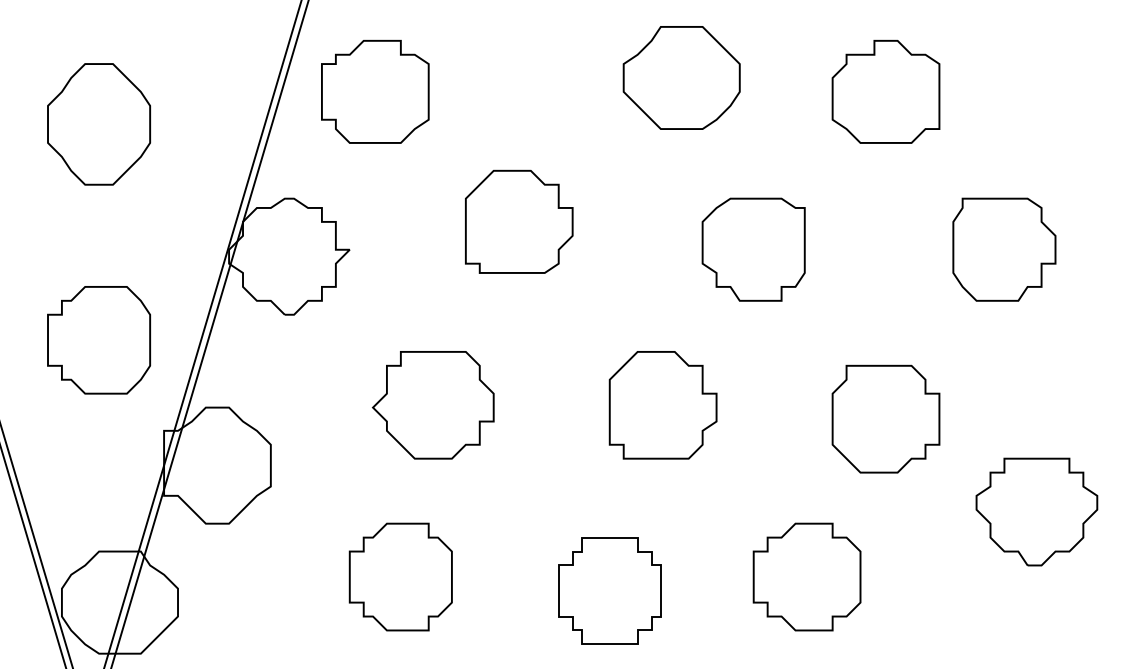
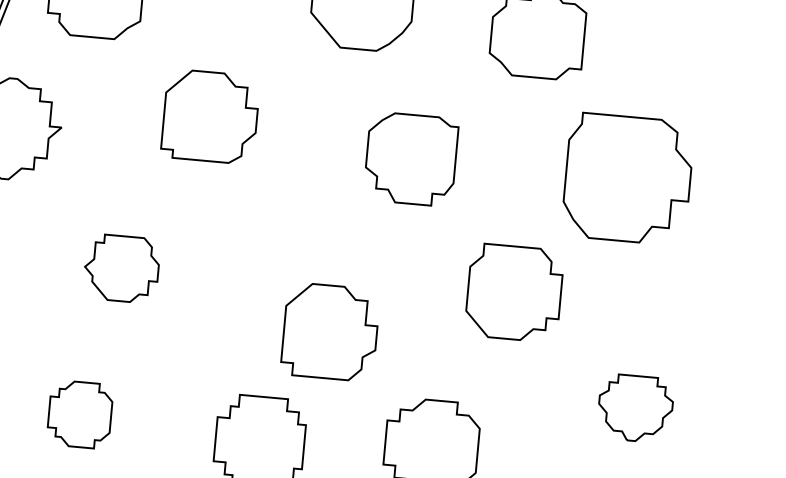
part: (1004, 249) -> (628, 178), size x1.4
part: (432, 405) -> (121, 268), size x0.7
part: (662, 405) -> (329, 332), moved
part: (885, 418) -> (514, 292), moved
part: (1036, 511) -> (635, 408), size x0.7
part: (400, 576) -> (79, 414), size x0.7

